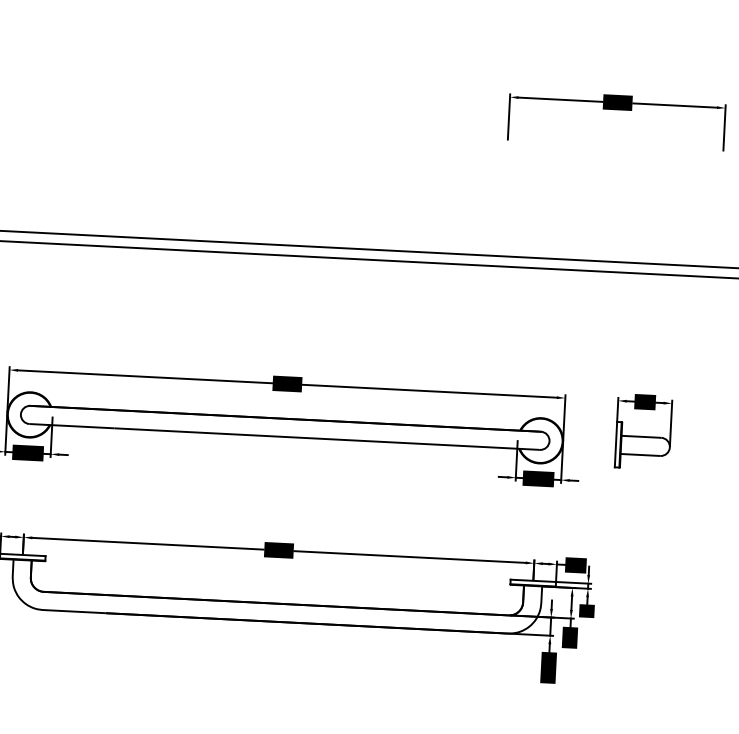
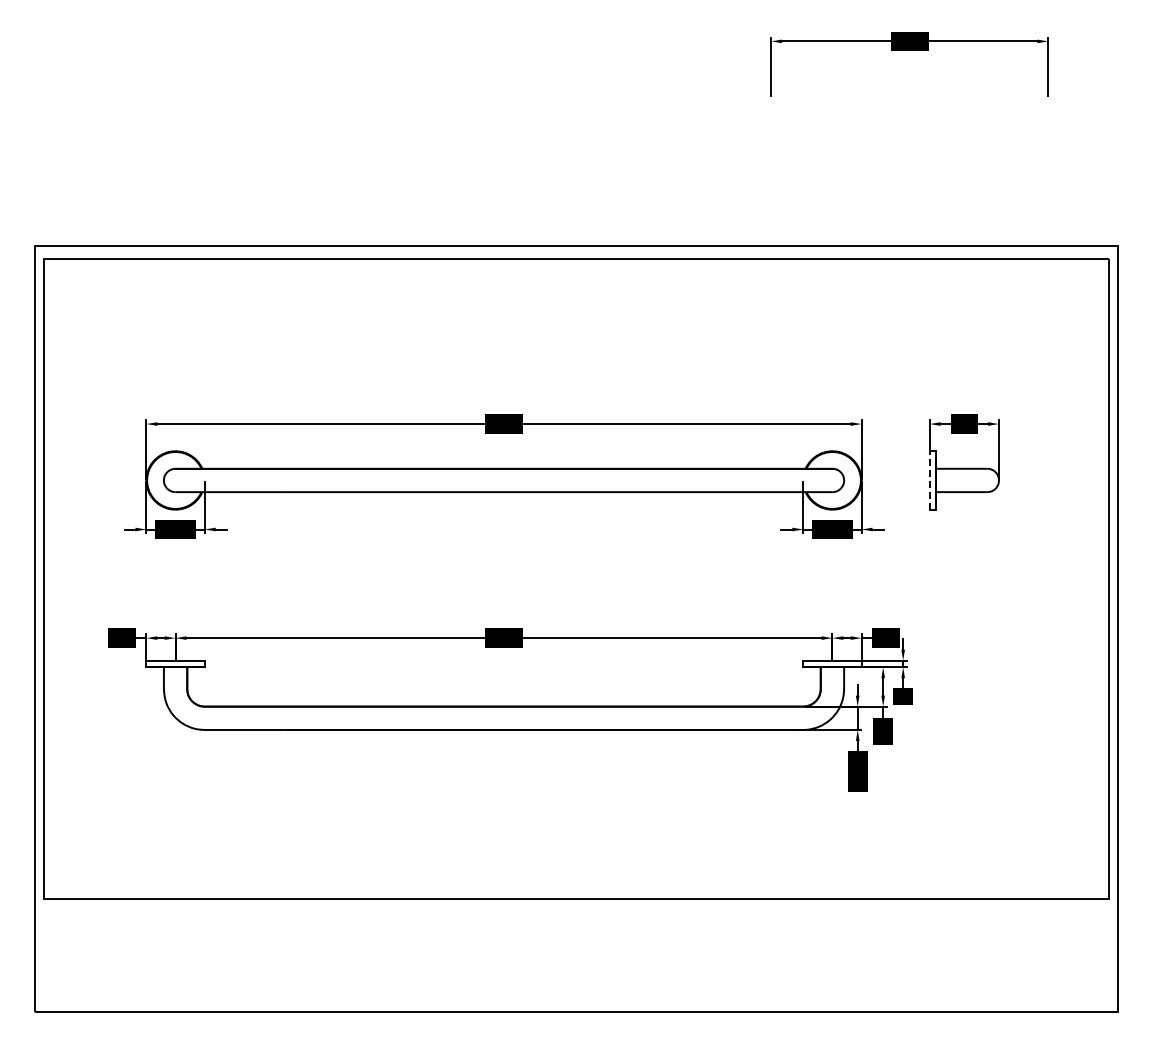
line: (615, 443) -> (929, 479), solid -> dashed

